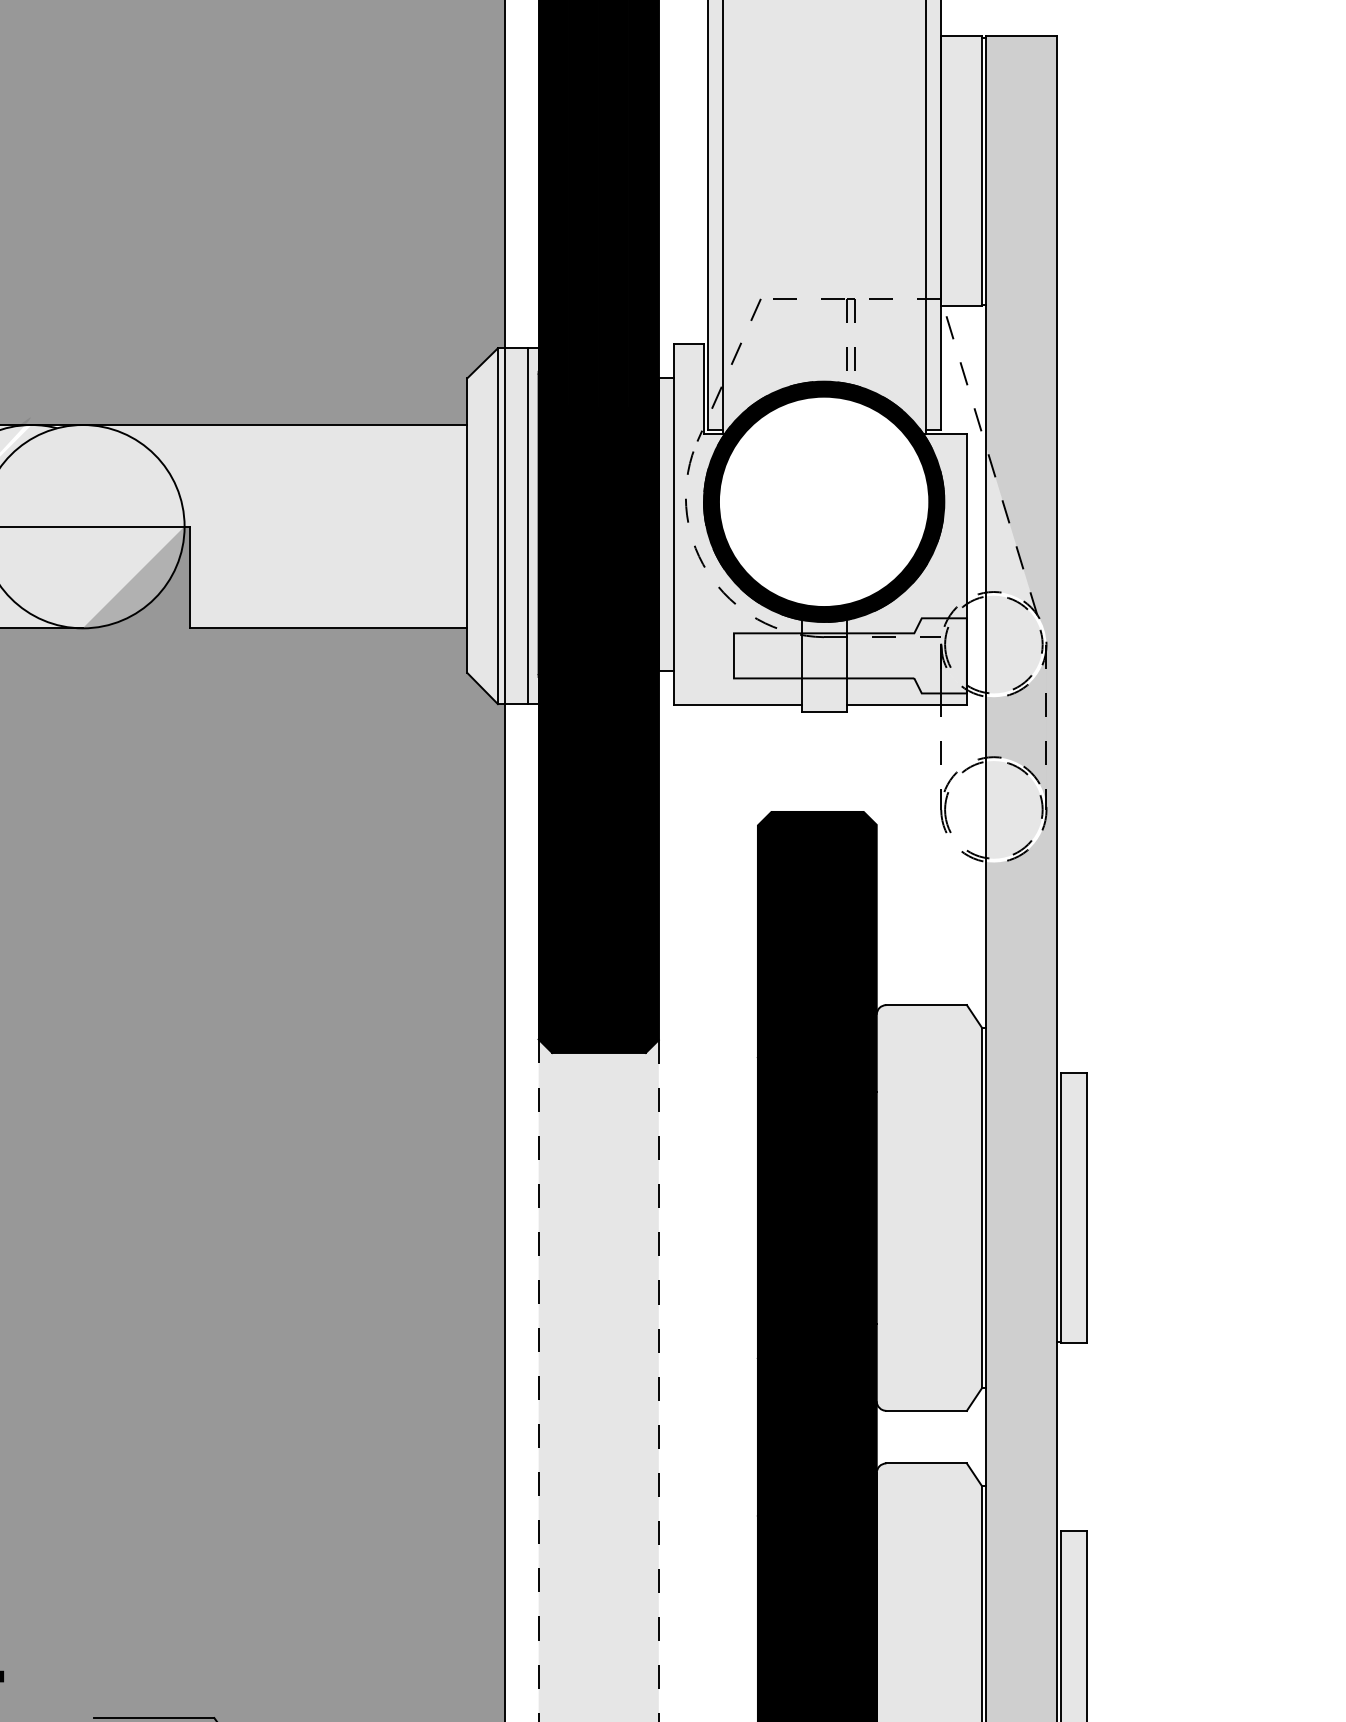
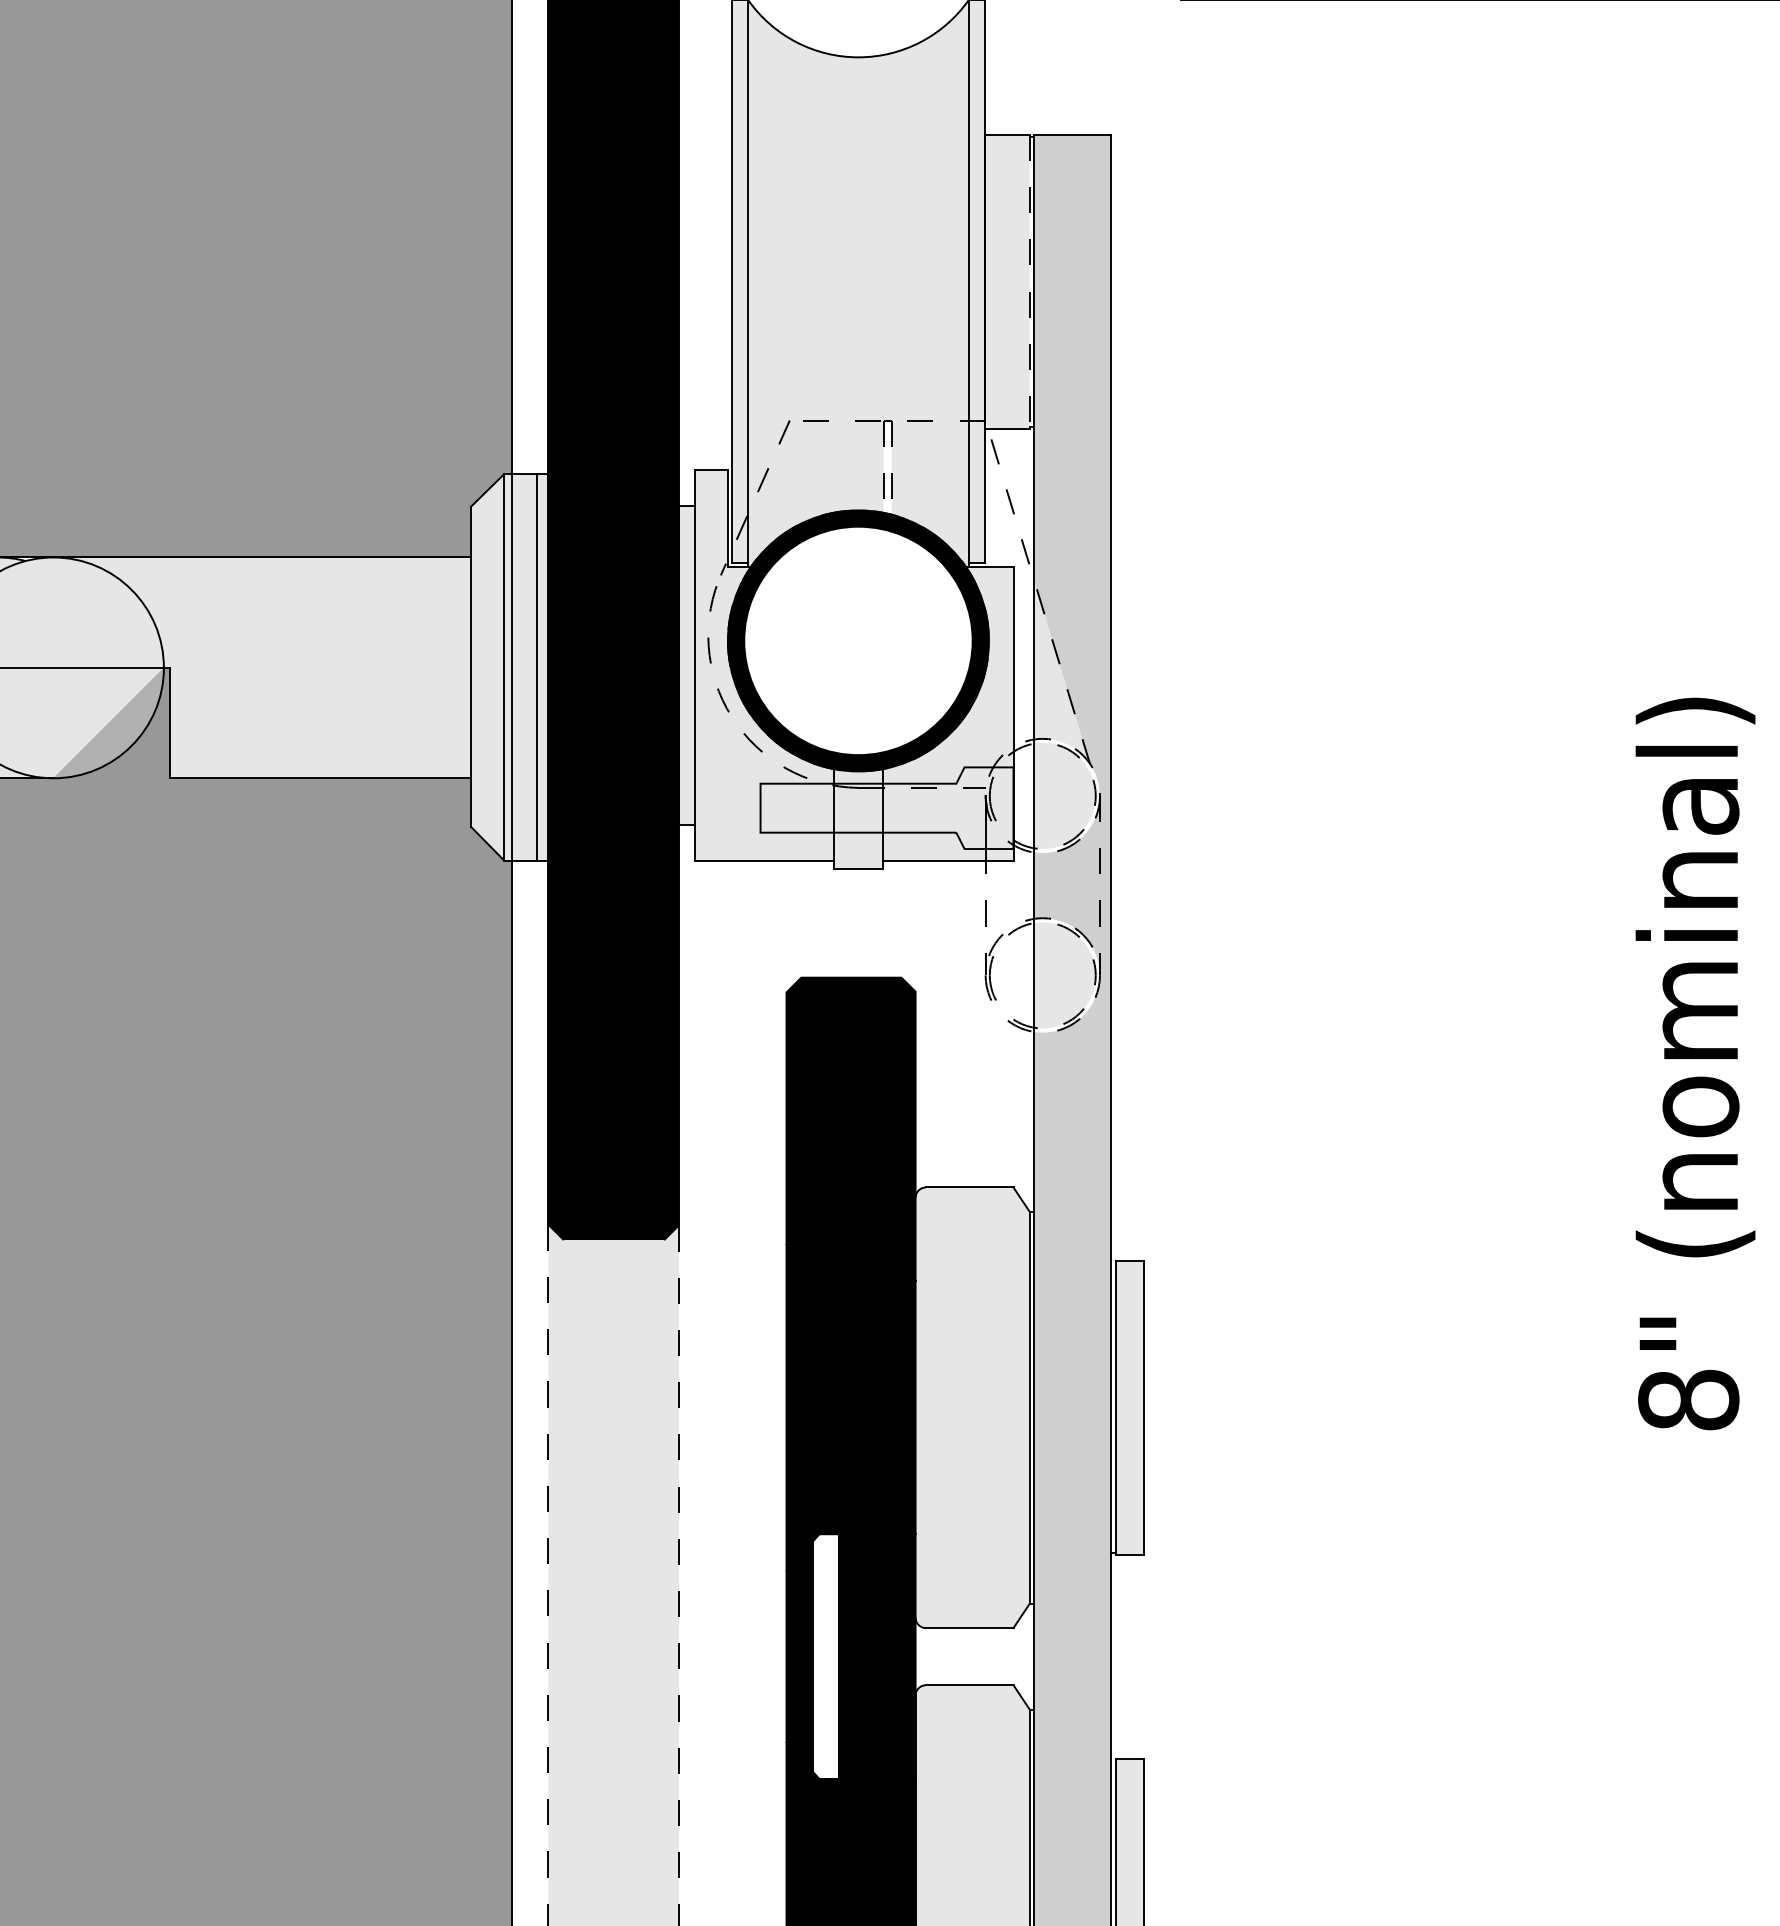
line: (981, 170) -> (1029, 281), solid -> dashed
fill: (850, 342) -> (887, 467), removed
fill: (793, 1436) -> (825, 1656), removed

